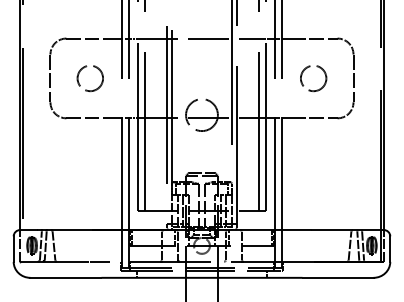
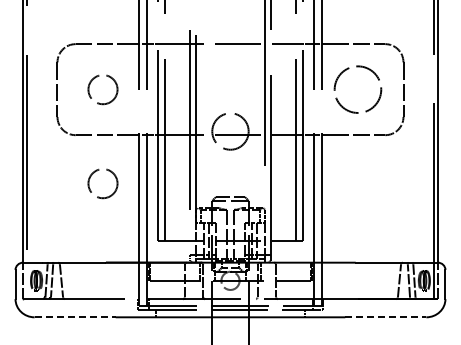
circle: (313, 78) -> (357, 89), size x1.6
circle: (89, 160) -> (102, 183), added
line: (66, 278) -> (75, 317), solid -> dashed
line: (337, 278) -> (385, 317), solid -> dashed

